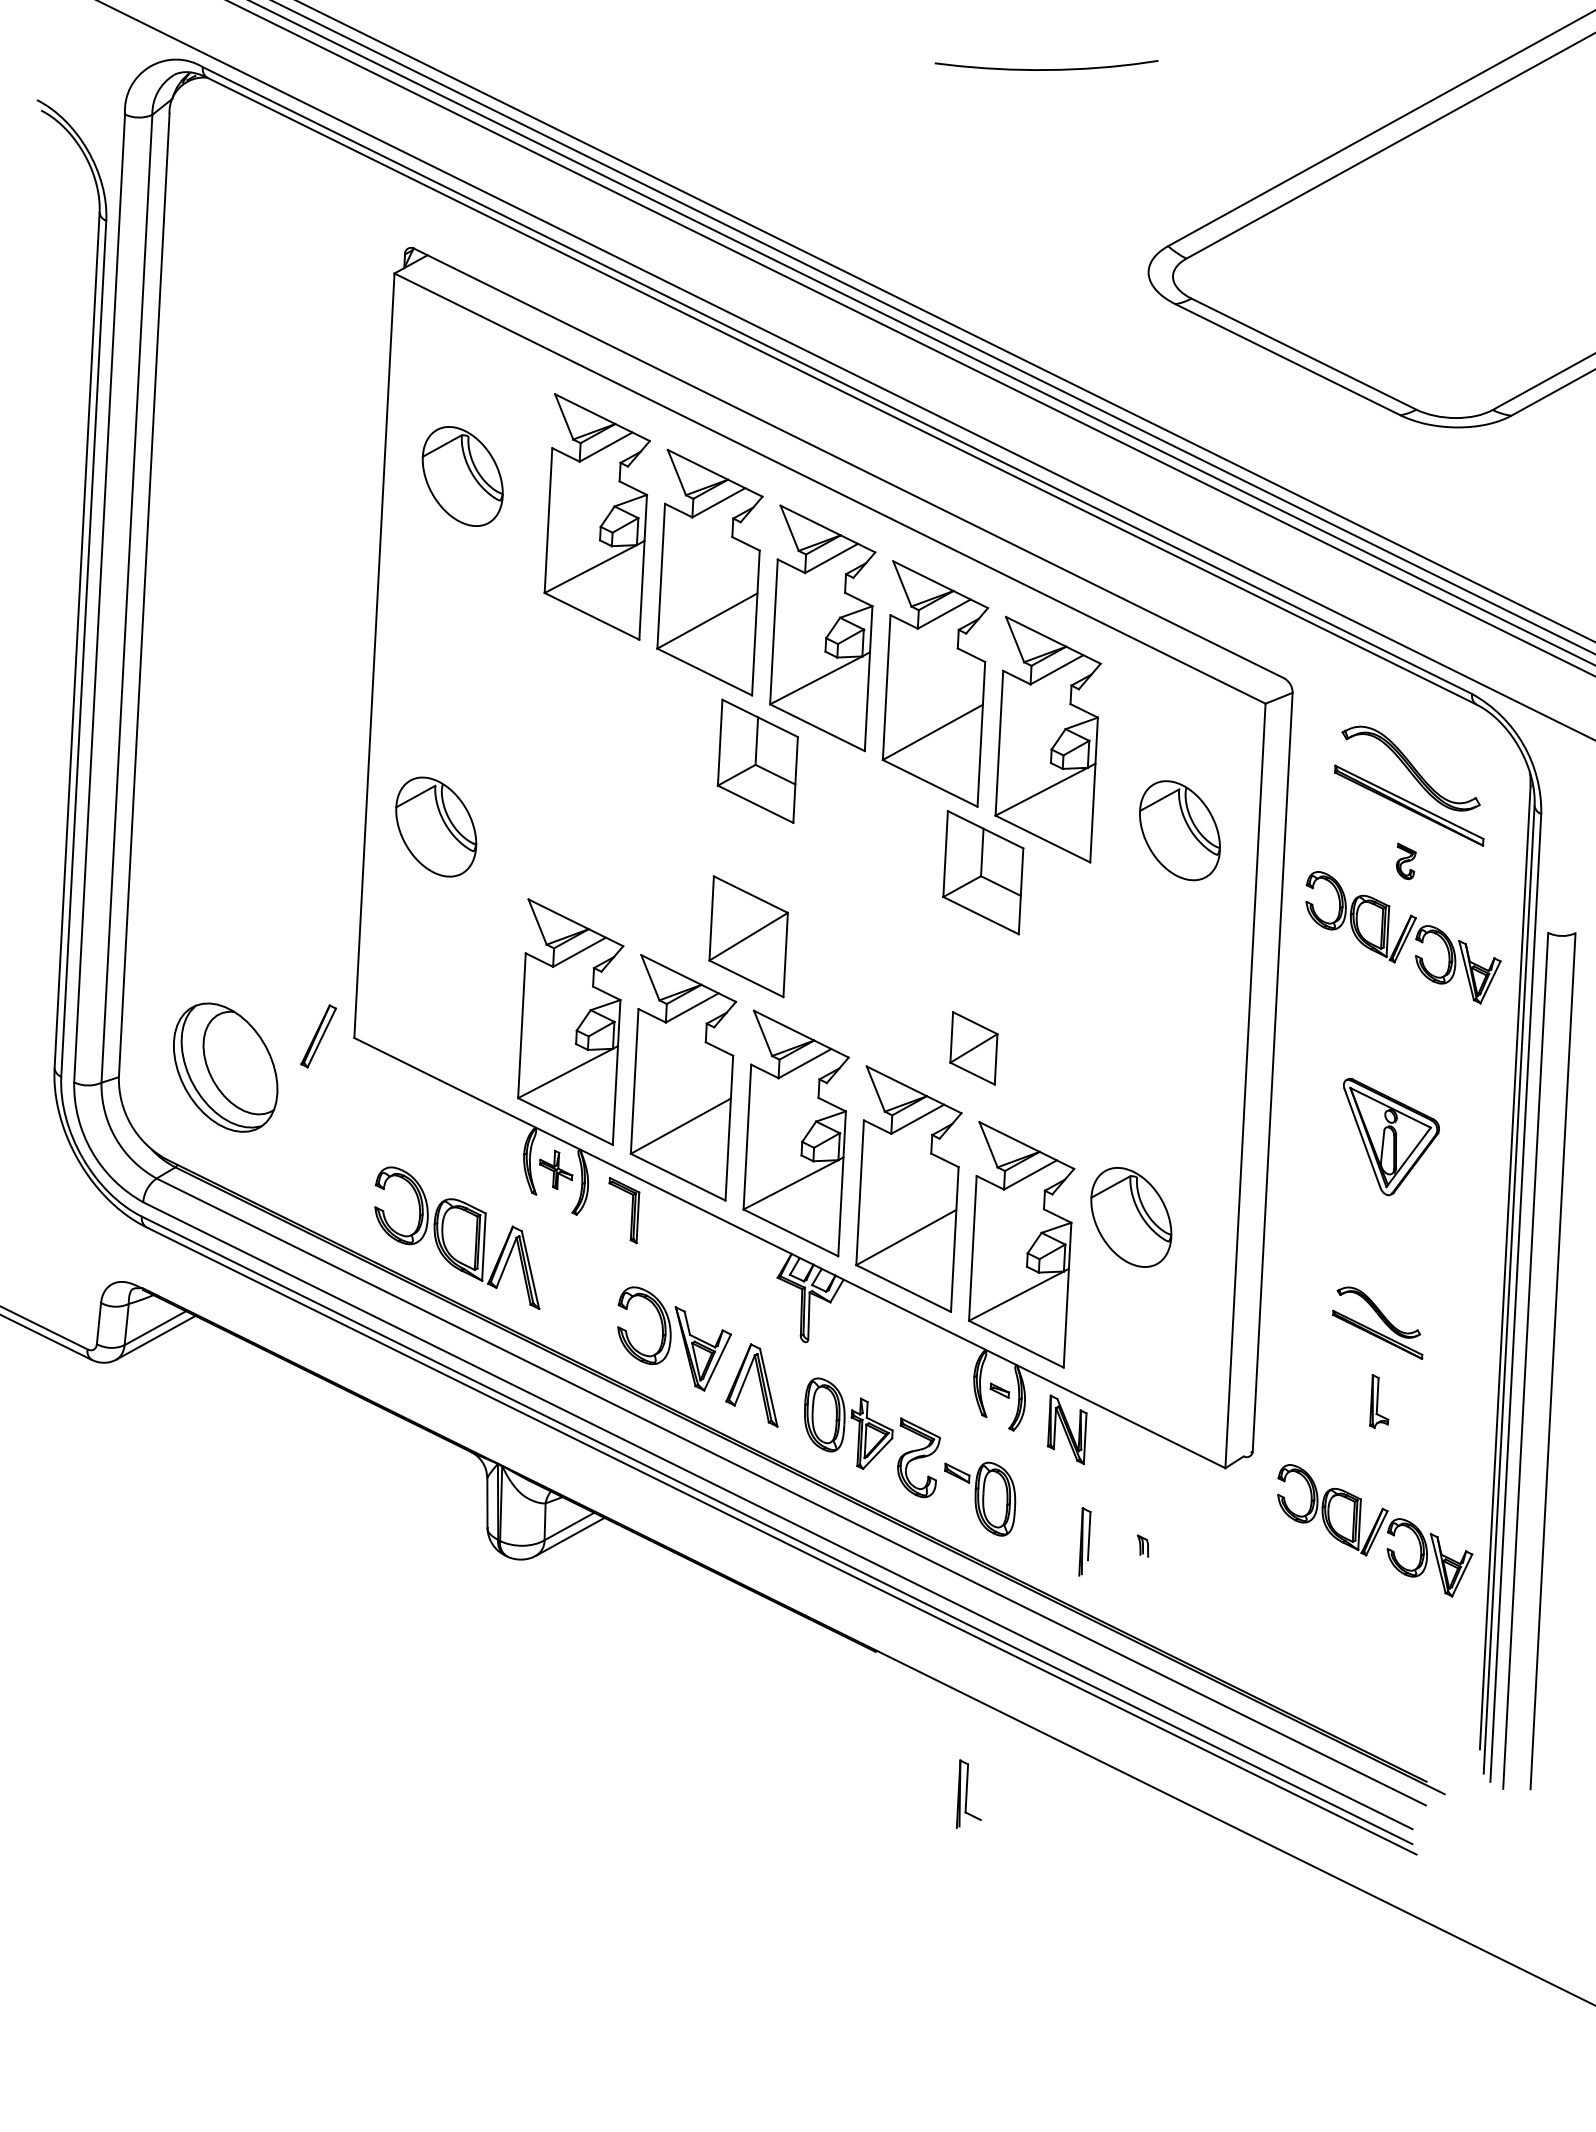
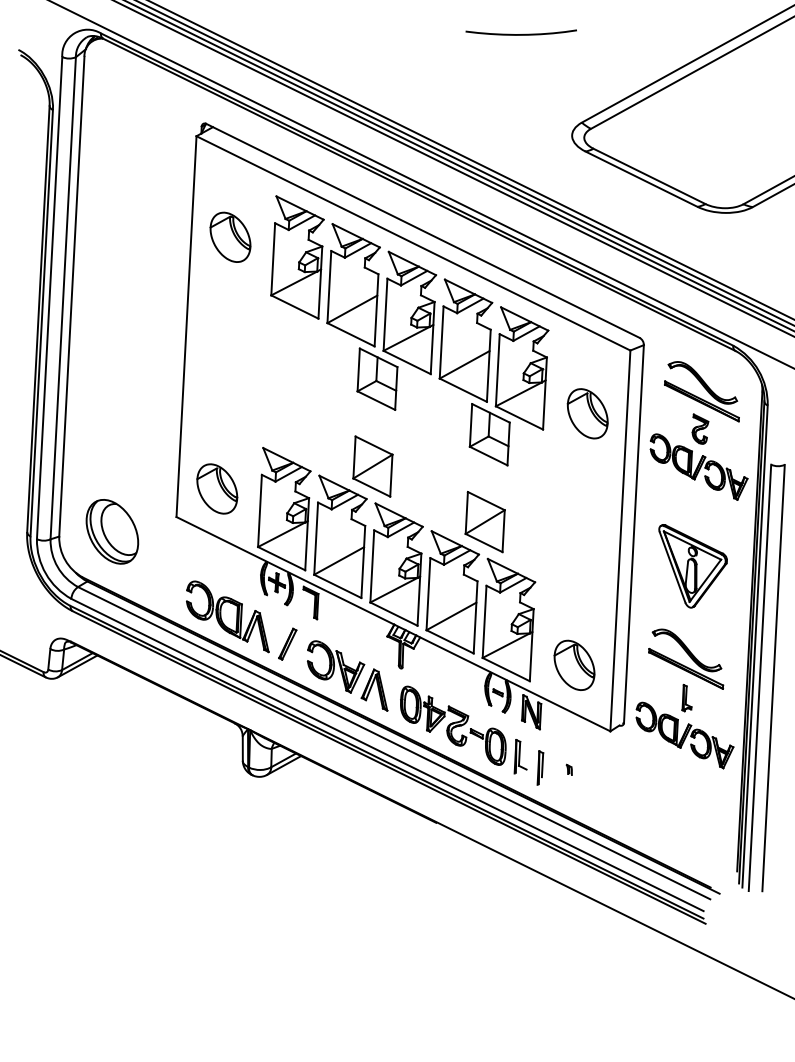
part: (436, 826) -> (217, 488), moved
part: (1406, 860) -> (700, 428), size x1.67
part: (318, 1034) -> (287, 643), moved
part: (972, 1048) -> (484, 522), size x1.67
part: (1390, 1137) -> (692, 566), size x1.43
part: (1131, 1215) -> (574, 664), moved
part: (1378, 1321) -> (686, 658), size x1.67
part: (1374, 1530) -> (684, 735), moved
part: (968, 1793) -> (520, 756), moved

